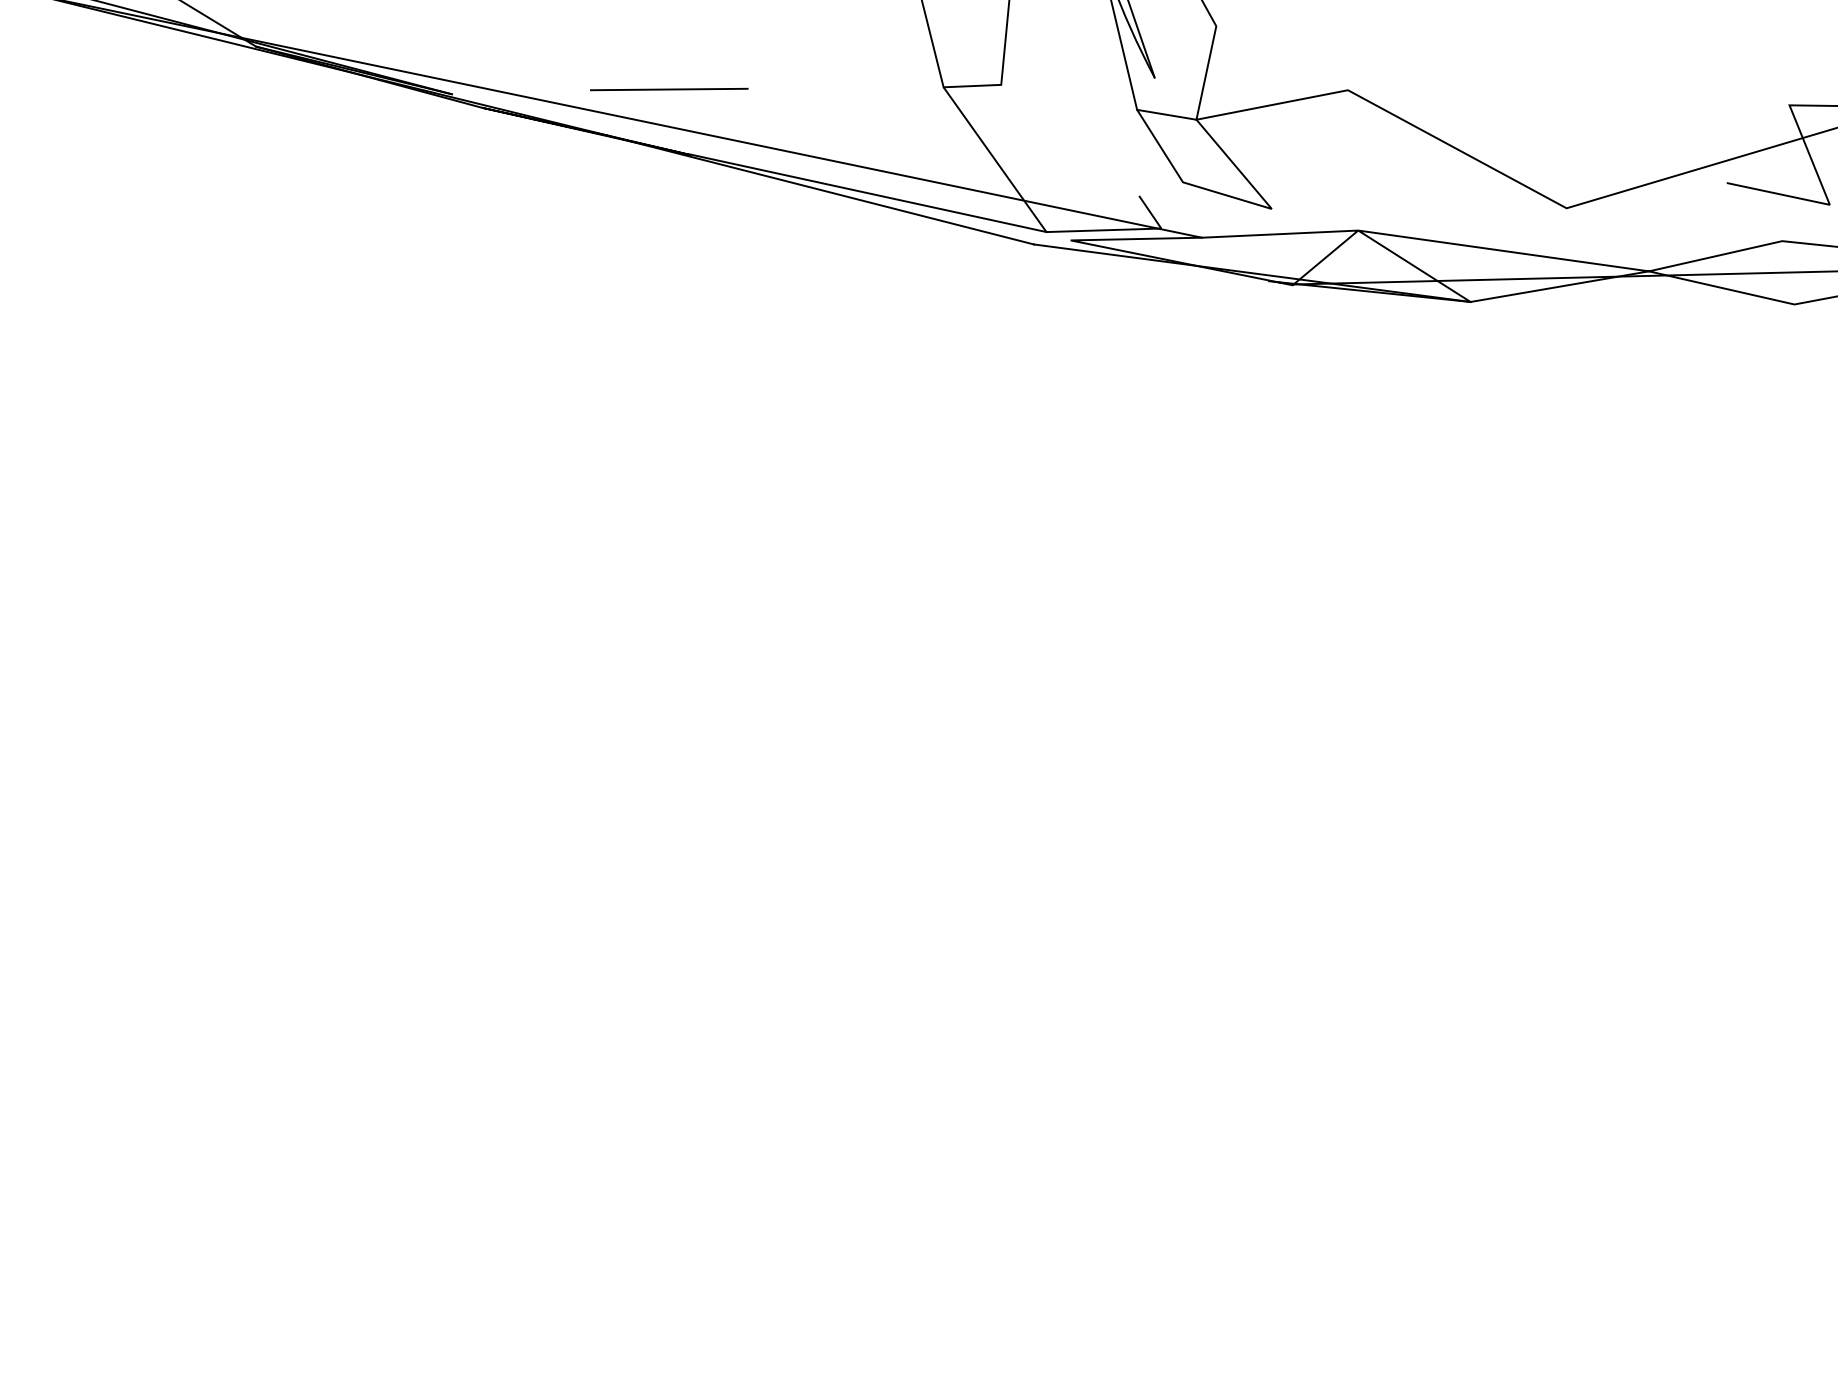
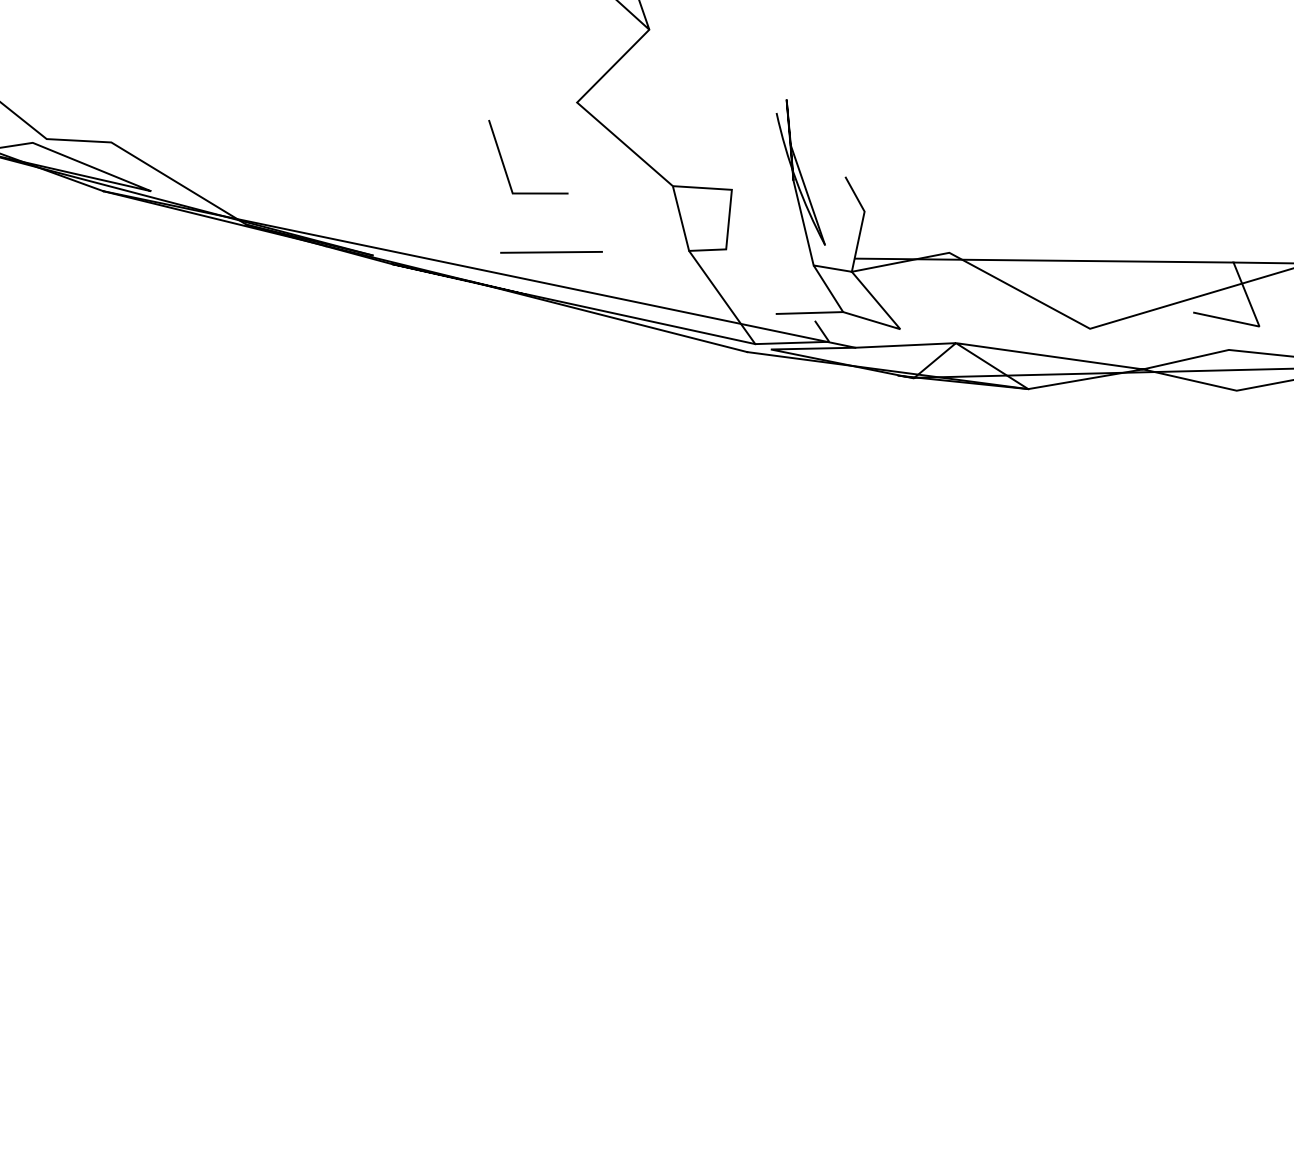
line: (669, 89) -> (551, 252), moved
line: (1495, 102) -> (1044, 260), added
line: (1130, 182) -> (809, 312), added

